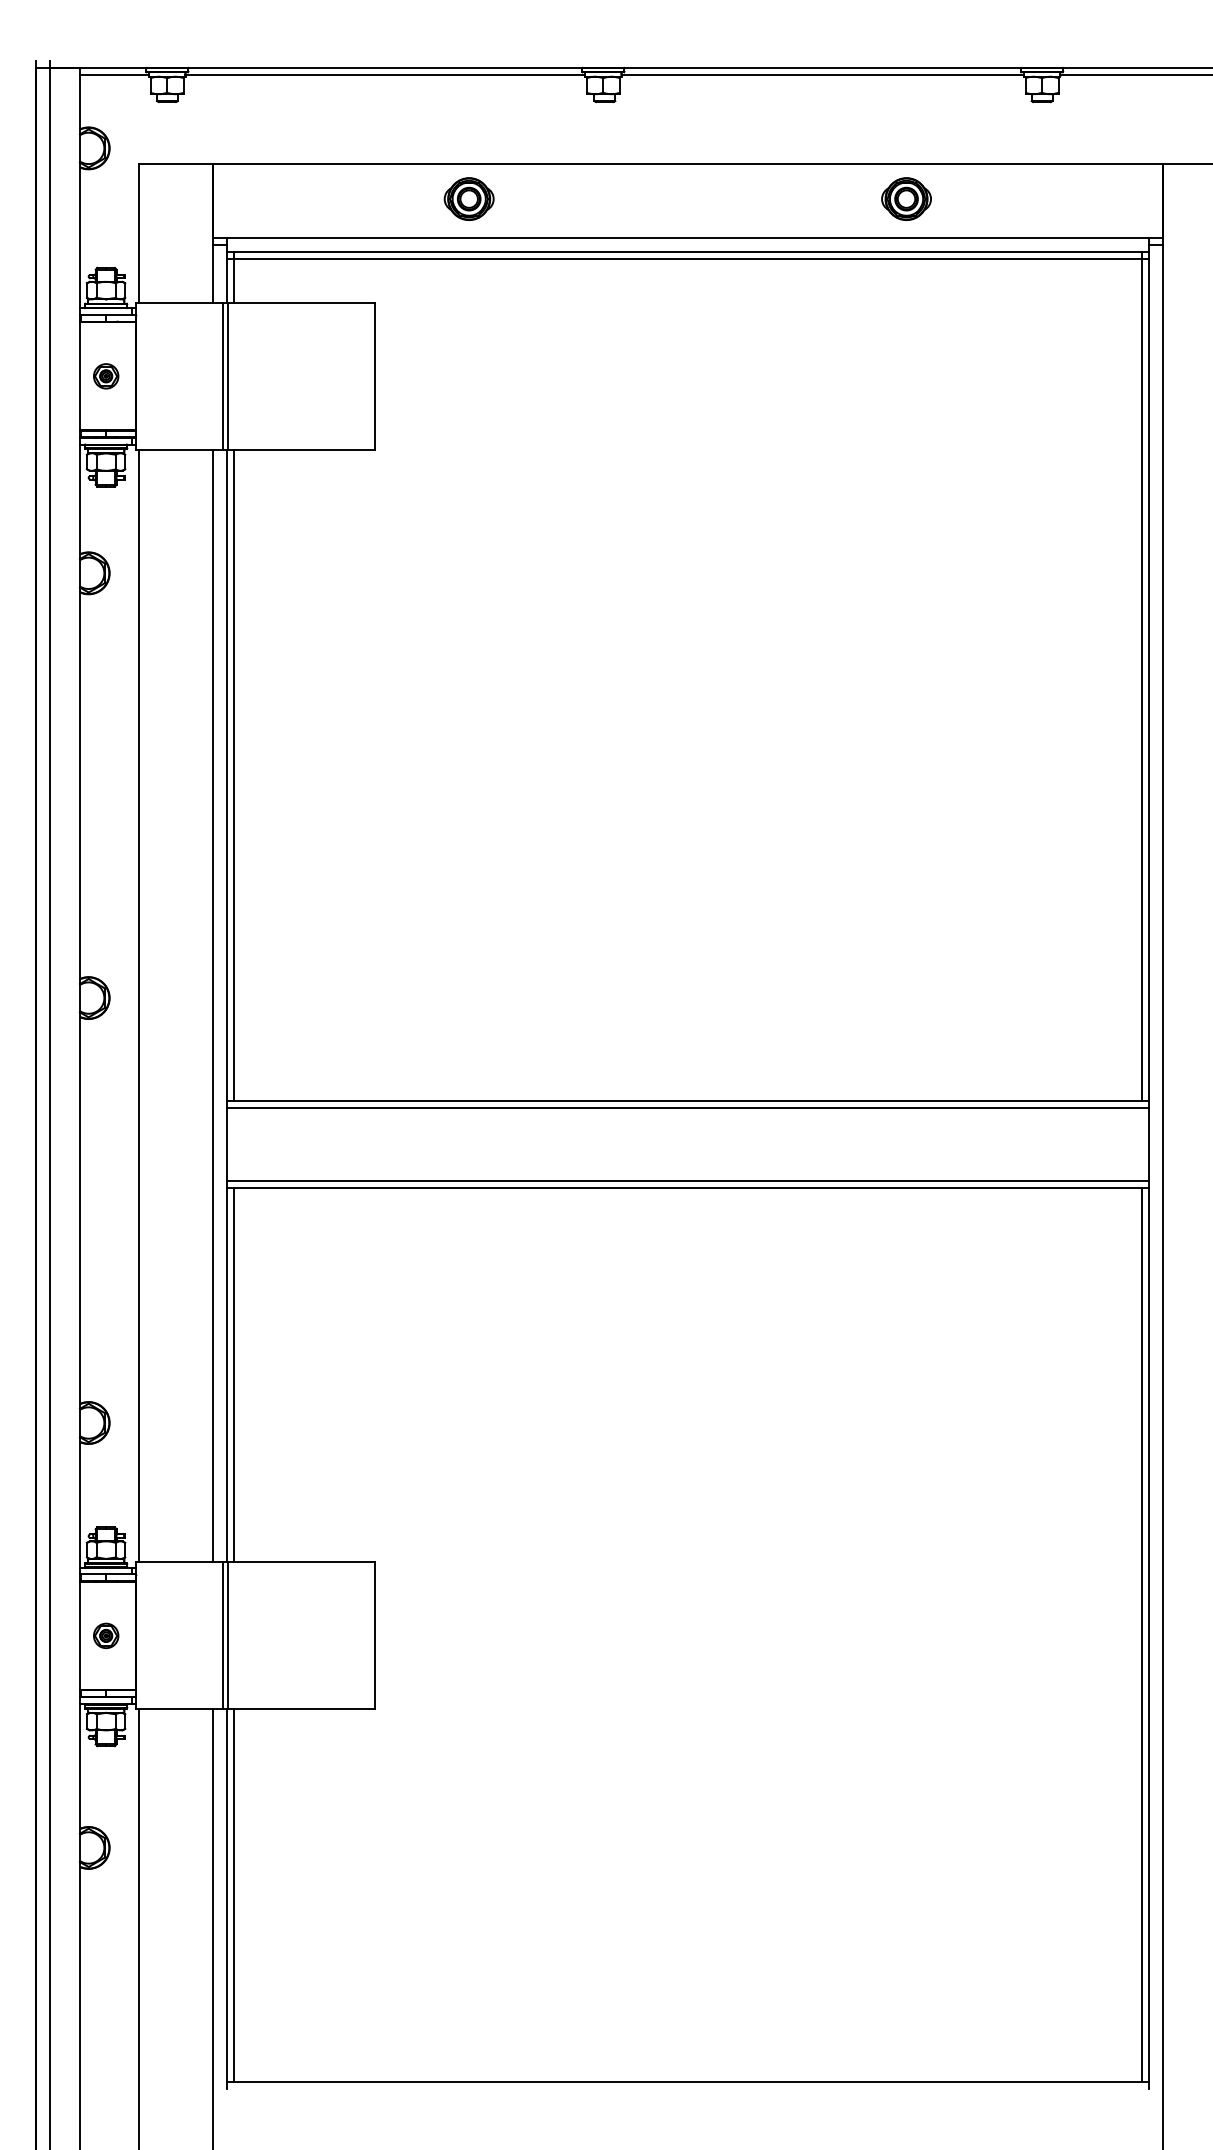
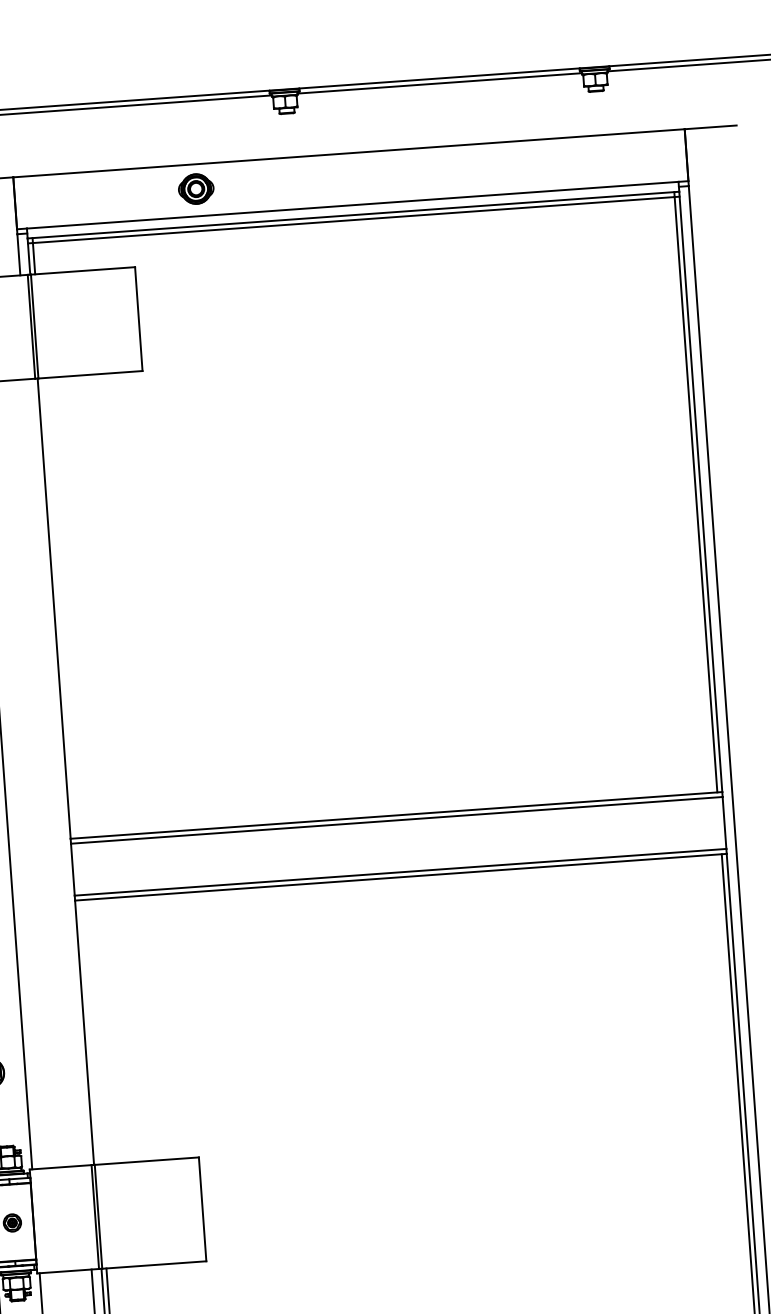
part: (906, 198) -> (505, 166), removed
line: (233, 774) -> (58, 607), removed
line: (212, 1005) -> (55, 772), removed
line: (233, 1375) -> (89, 1032), removed

